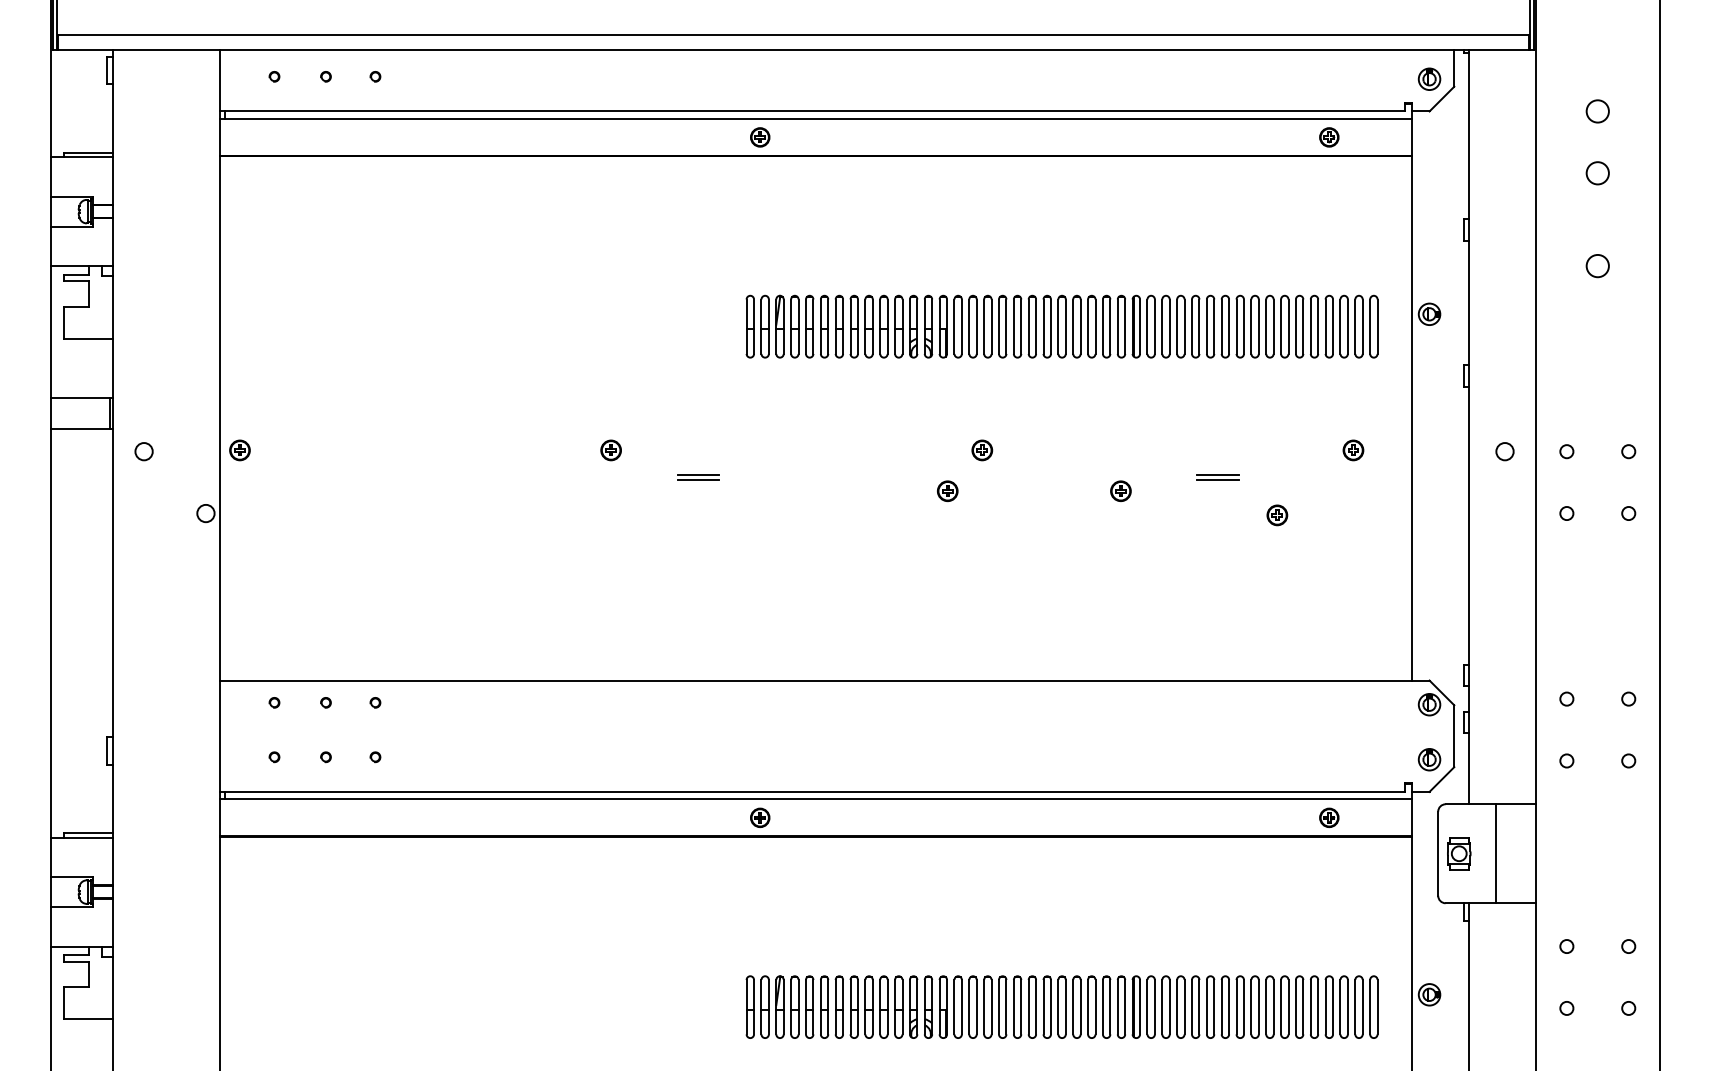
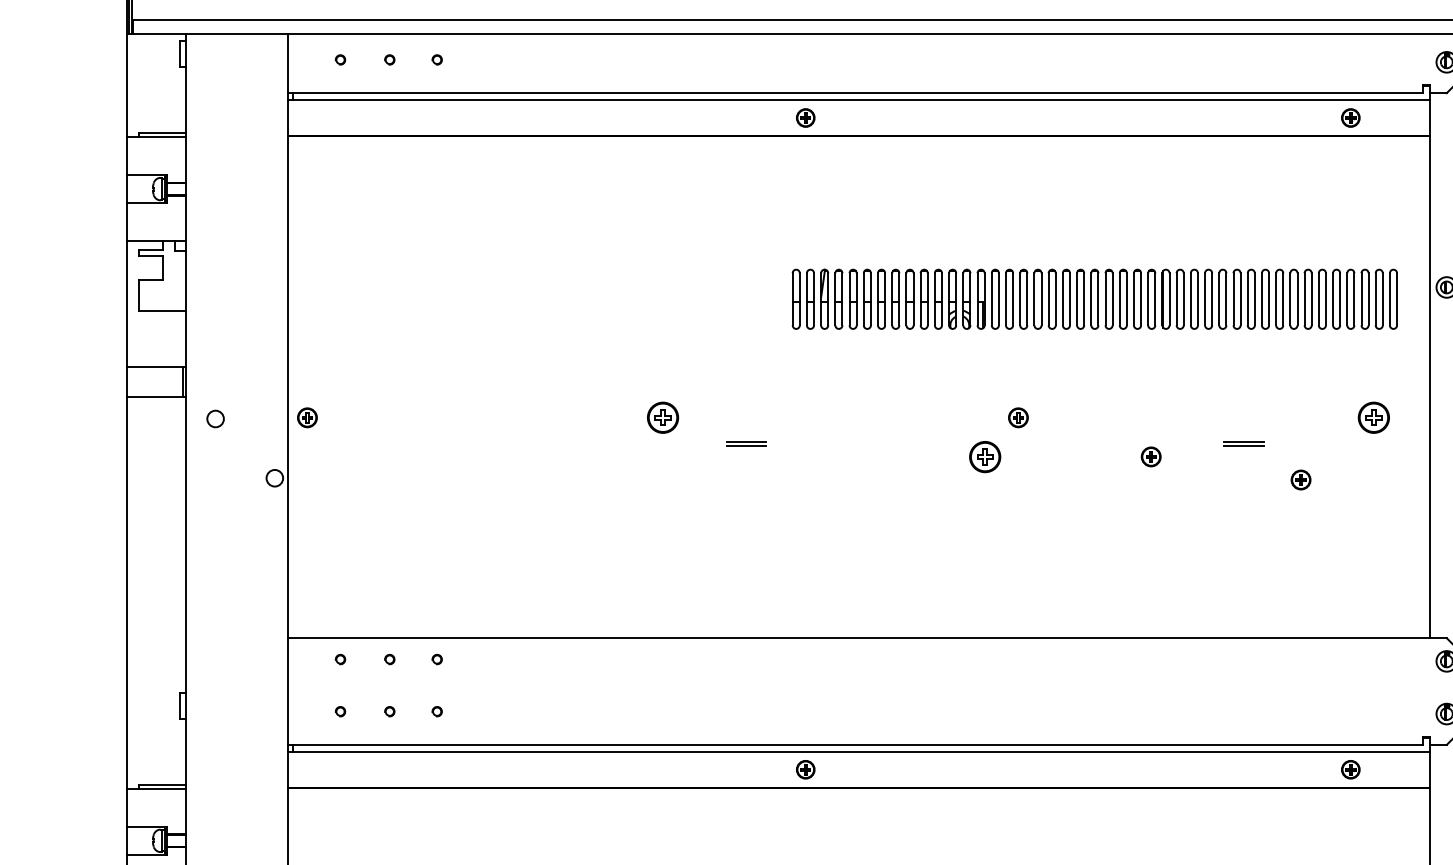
part: (610, 450) -> (662, 417), size x1.6
part: (1353, 450) -> (1373, 417), size x1.6
part: (947, 490) -> (985, 456), size x1.6

